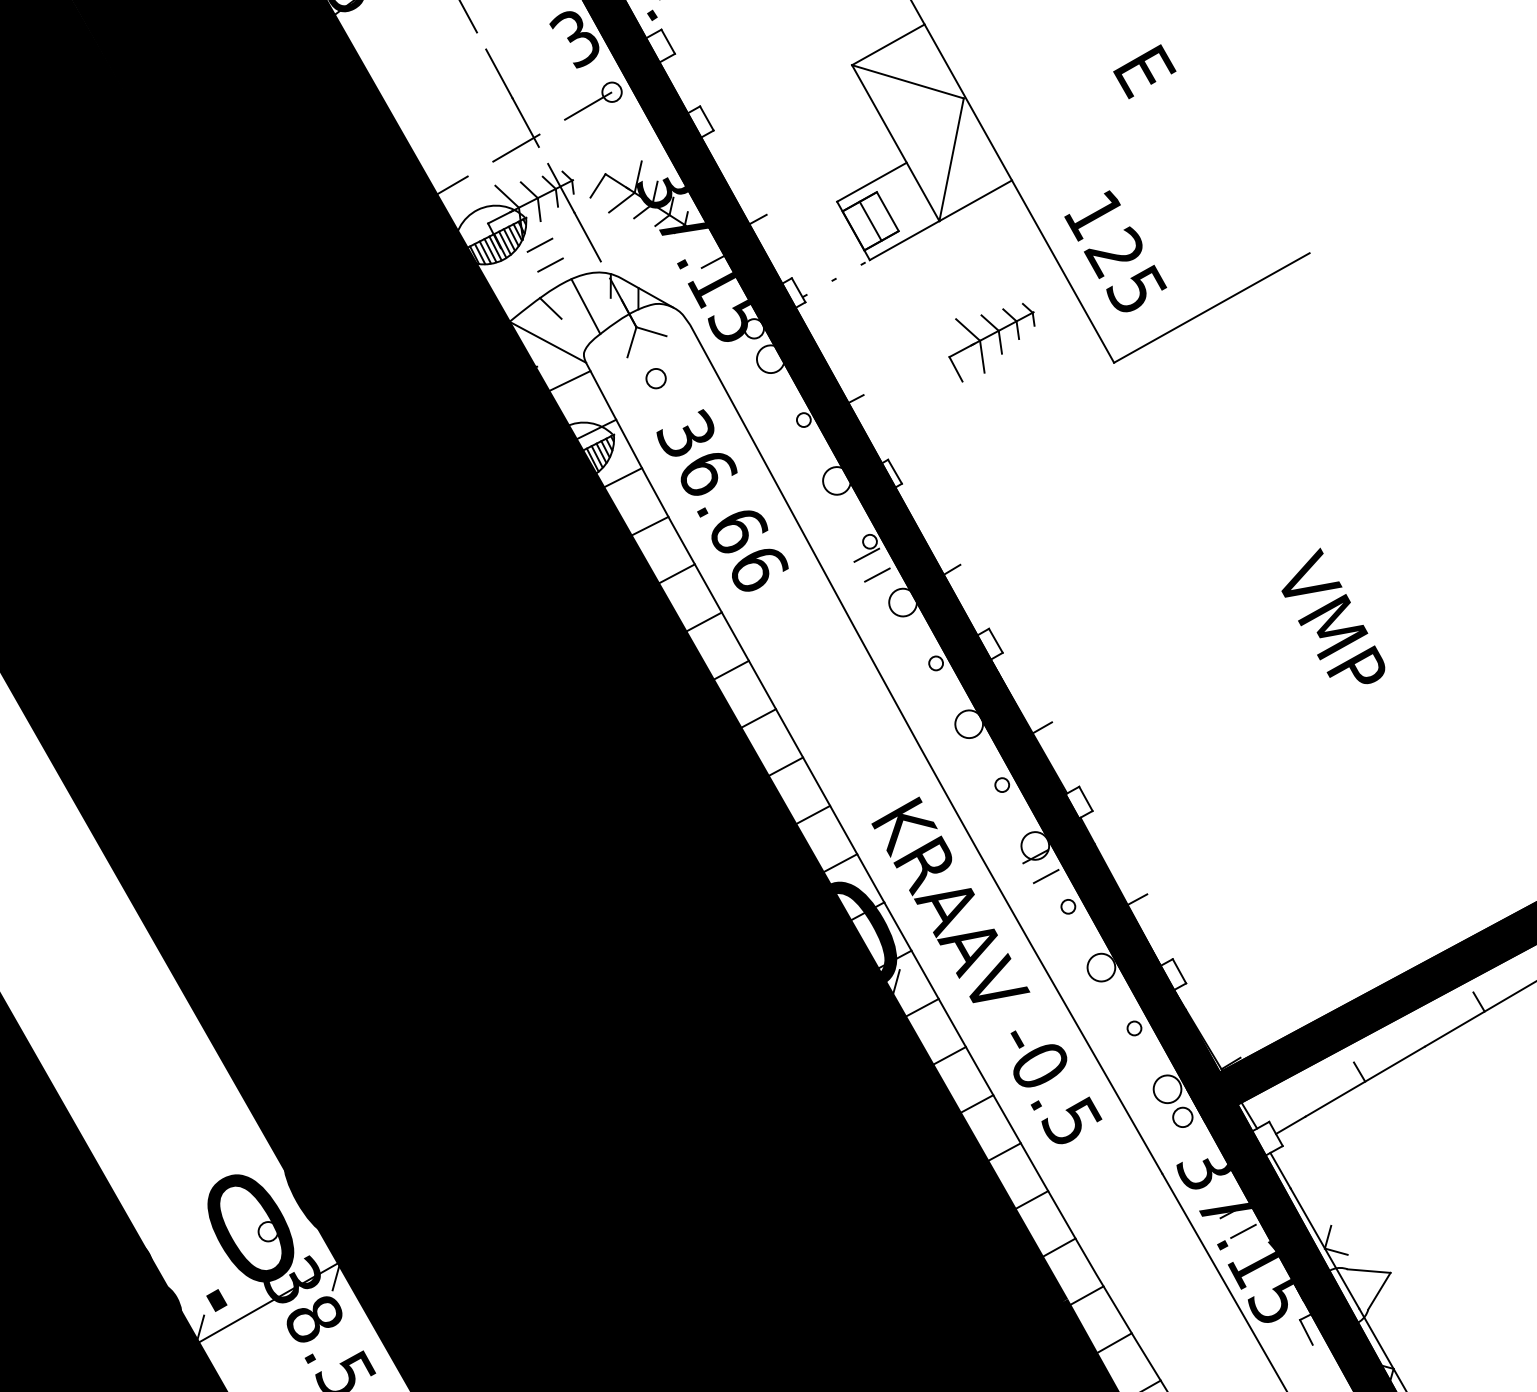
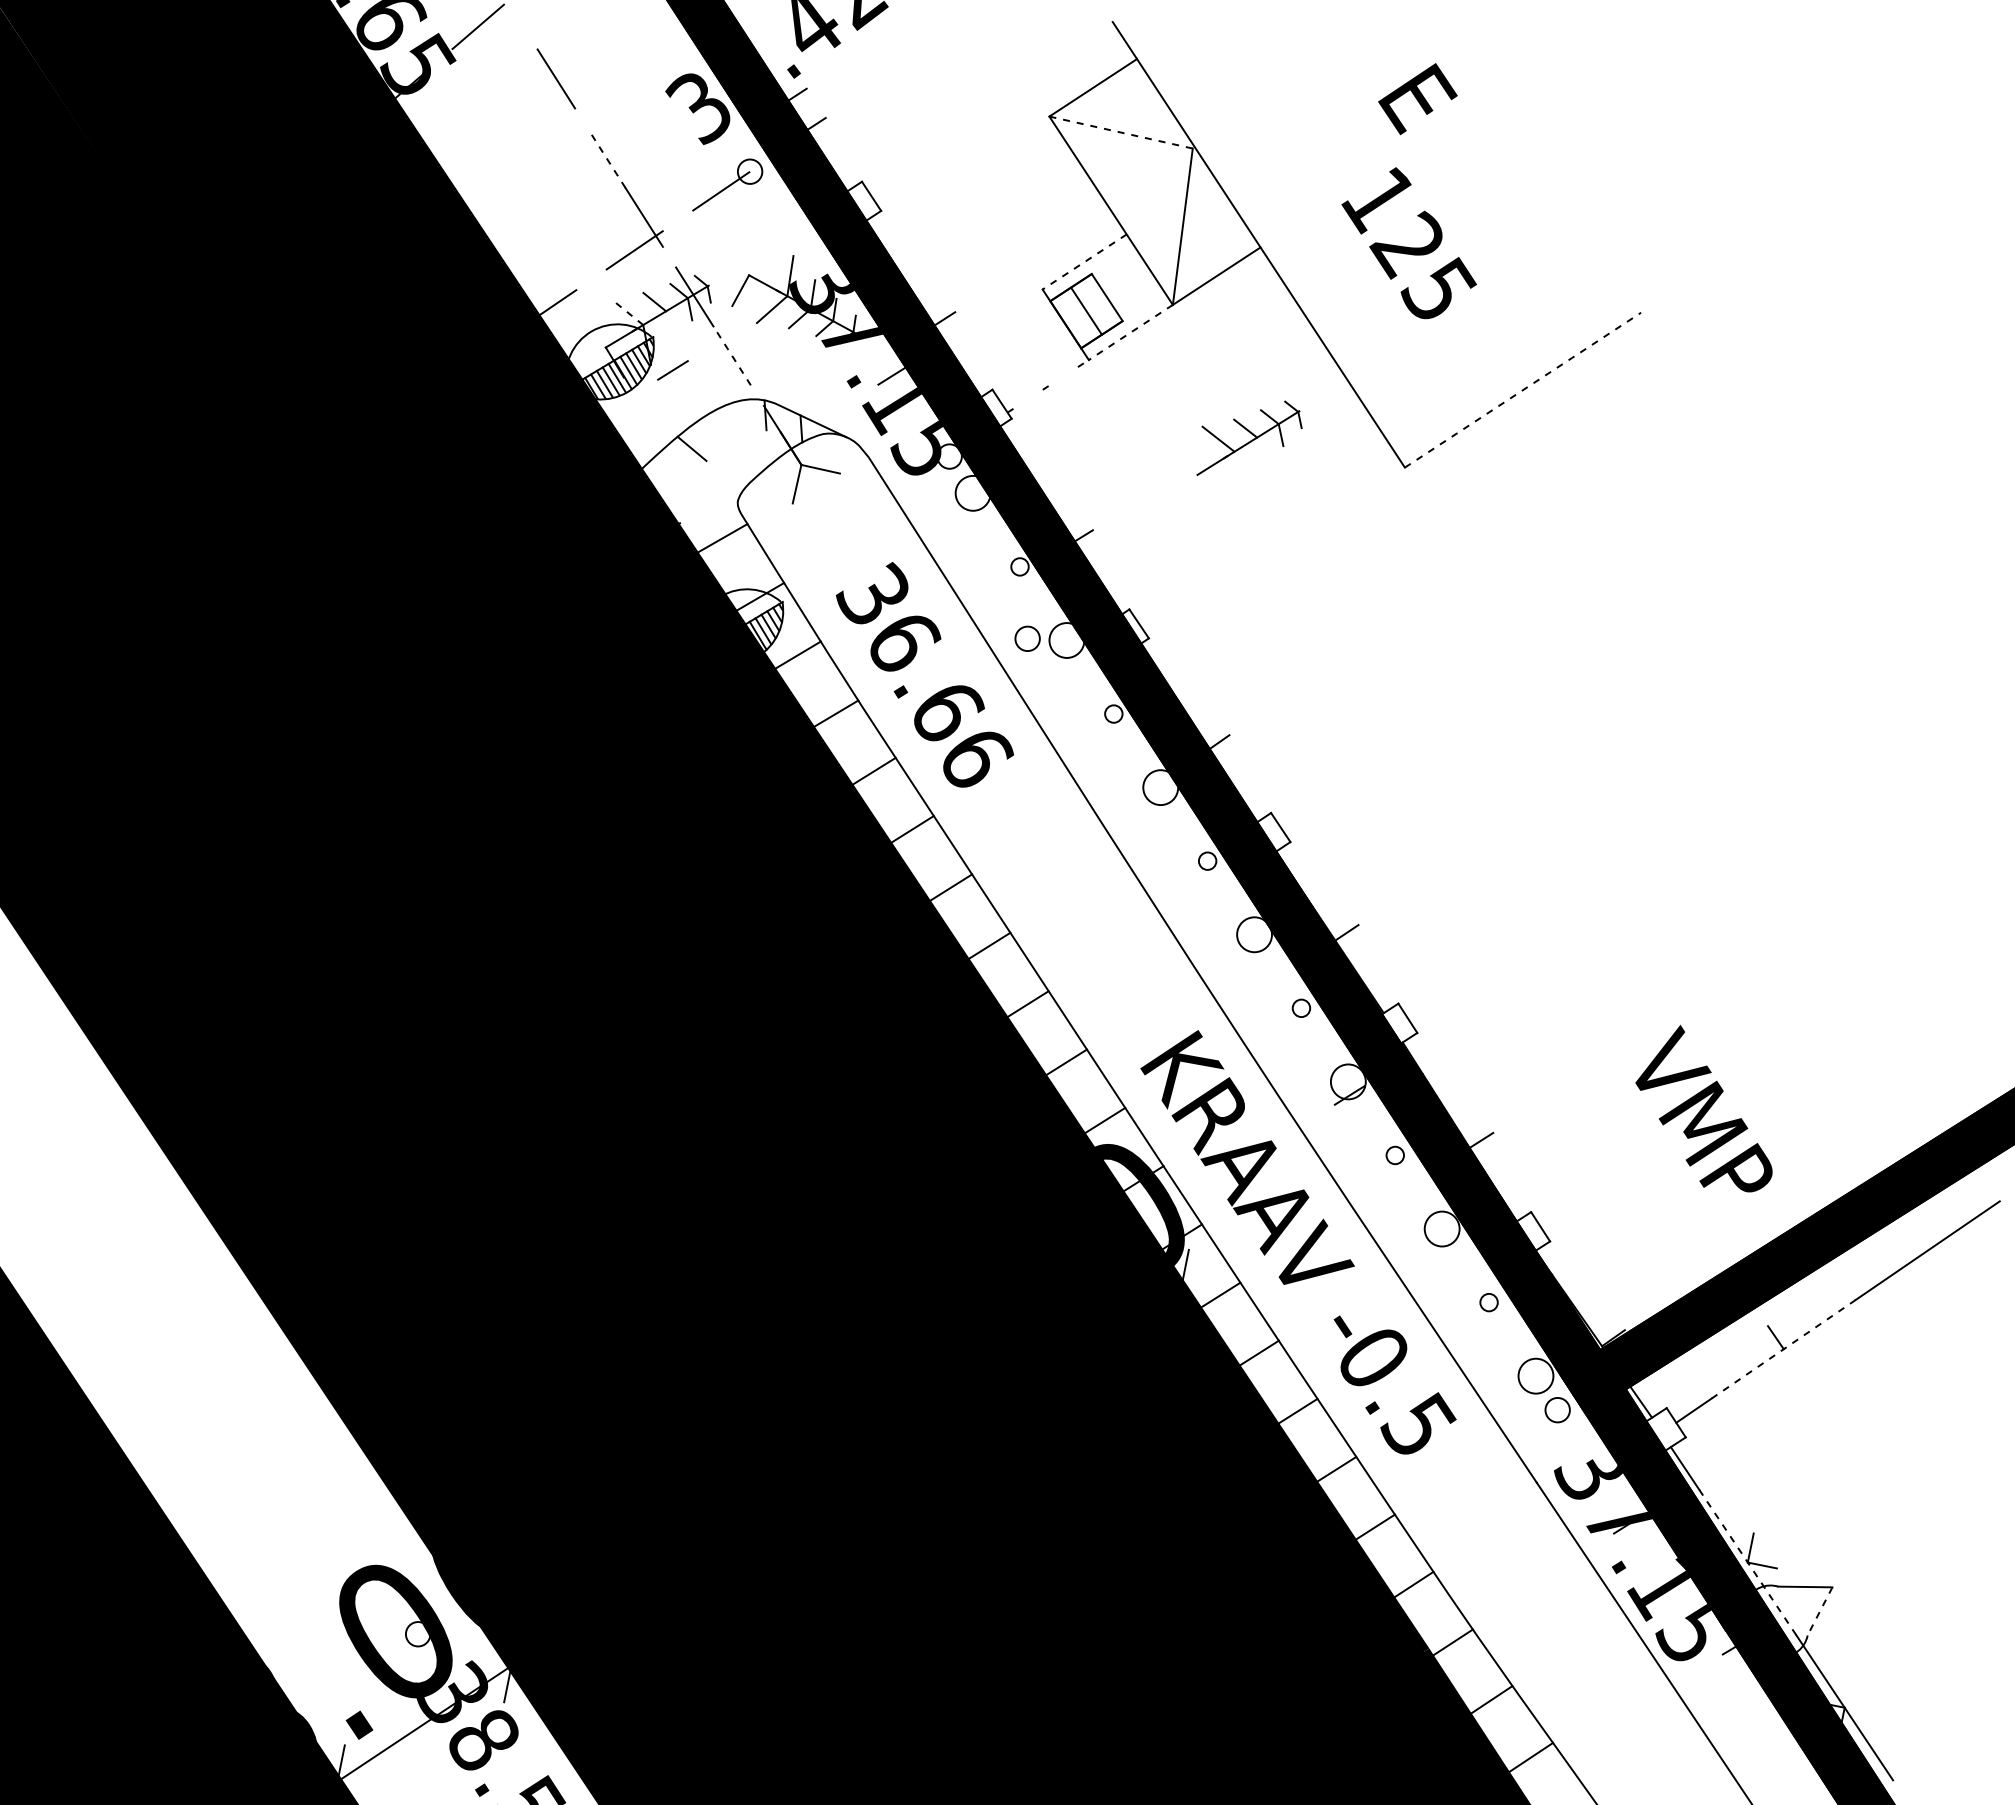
line: (667, 41) -> (815, 102), removed
line: (499, 73) -> (606, 158), solid -> dashed
line: (908, 81) -> (1121, 132), solid -> dashed
line: (871, 182) -> (1084, 262), solid -> dashed
line: (507, 196) -> (627, 311), solid -> dashed
line: (538, 209) -> (668, 325), removed
line: (587, 236) -> (732, 355), solid -> dashed
line: (904, 240) -> (1130, 332), solid -> dashed
text: (1115, 251) -> (1408, 243), moved
line: (550, 265) -> (687, 394), removed
line: (585, 306) -> (735, 443), removed
line: (1212, 307) -> (1523, 389), solid -> dashed
line: (547, 342) -> (691, 491), removed
line: (1000, 342) -> (1260, 451), removed
line: (982, 356) -> (1238, 471), removed
line: (955, 369) -> (1206, 489), removed
circle: (656, 378) -> (1027, 638), moved
line: (866, 555) -> (1110, 731), removed
line: (876, 575) -> (1125, 755), removed
text: (1333, 615) -> (1703, 1108), moved
line: (1045, 876) -> (1364, 1119), removed
line: (1478, 1001) -> (1919, 1238), removed
line: (1364, 1081) -> (1783, 1349), solid -> dashed
line: (1243, 1230) -> (1643, 1547), removed
line: (1324, 1248) -> (1747, 1562), solid -> dashed
line: (1378, 1291) -> (1819, 1611), solid -> dashed
line: (1306, 1332) -> (1731, 1669), removed

